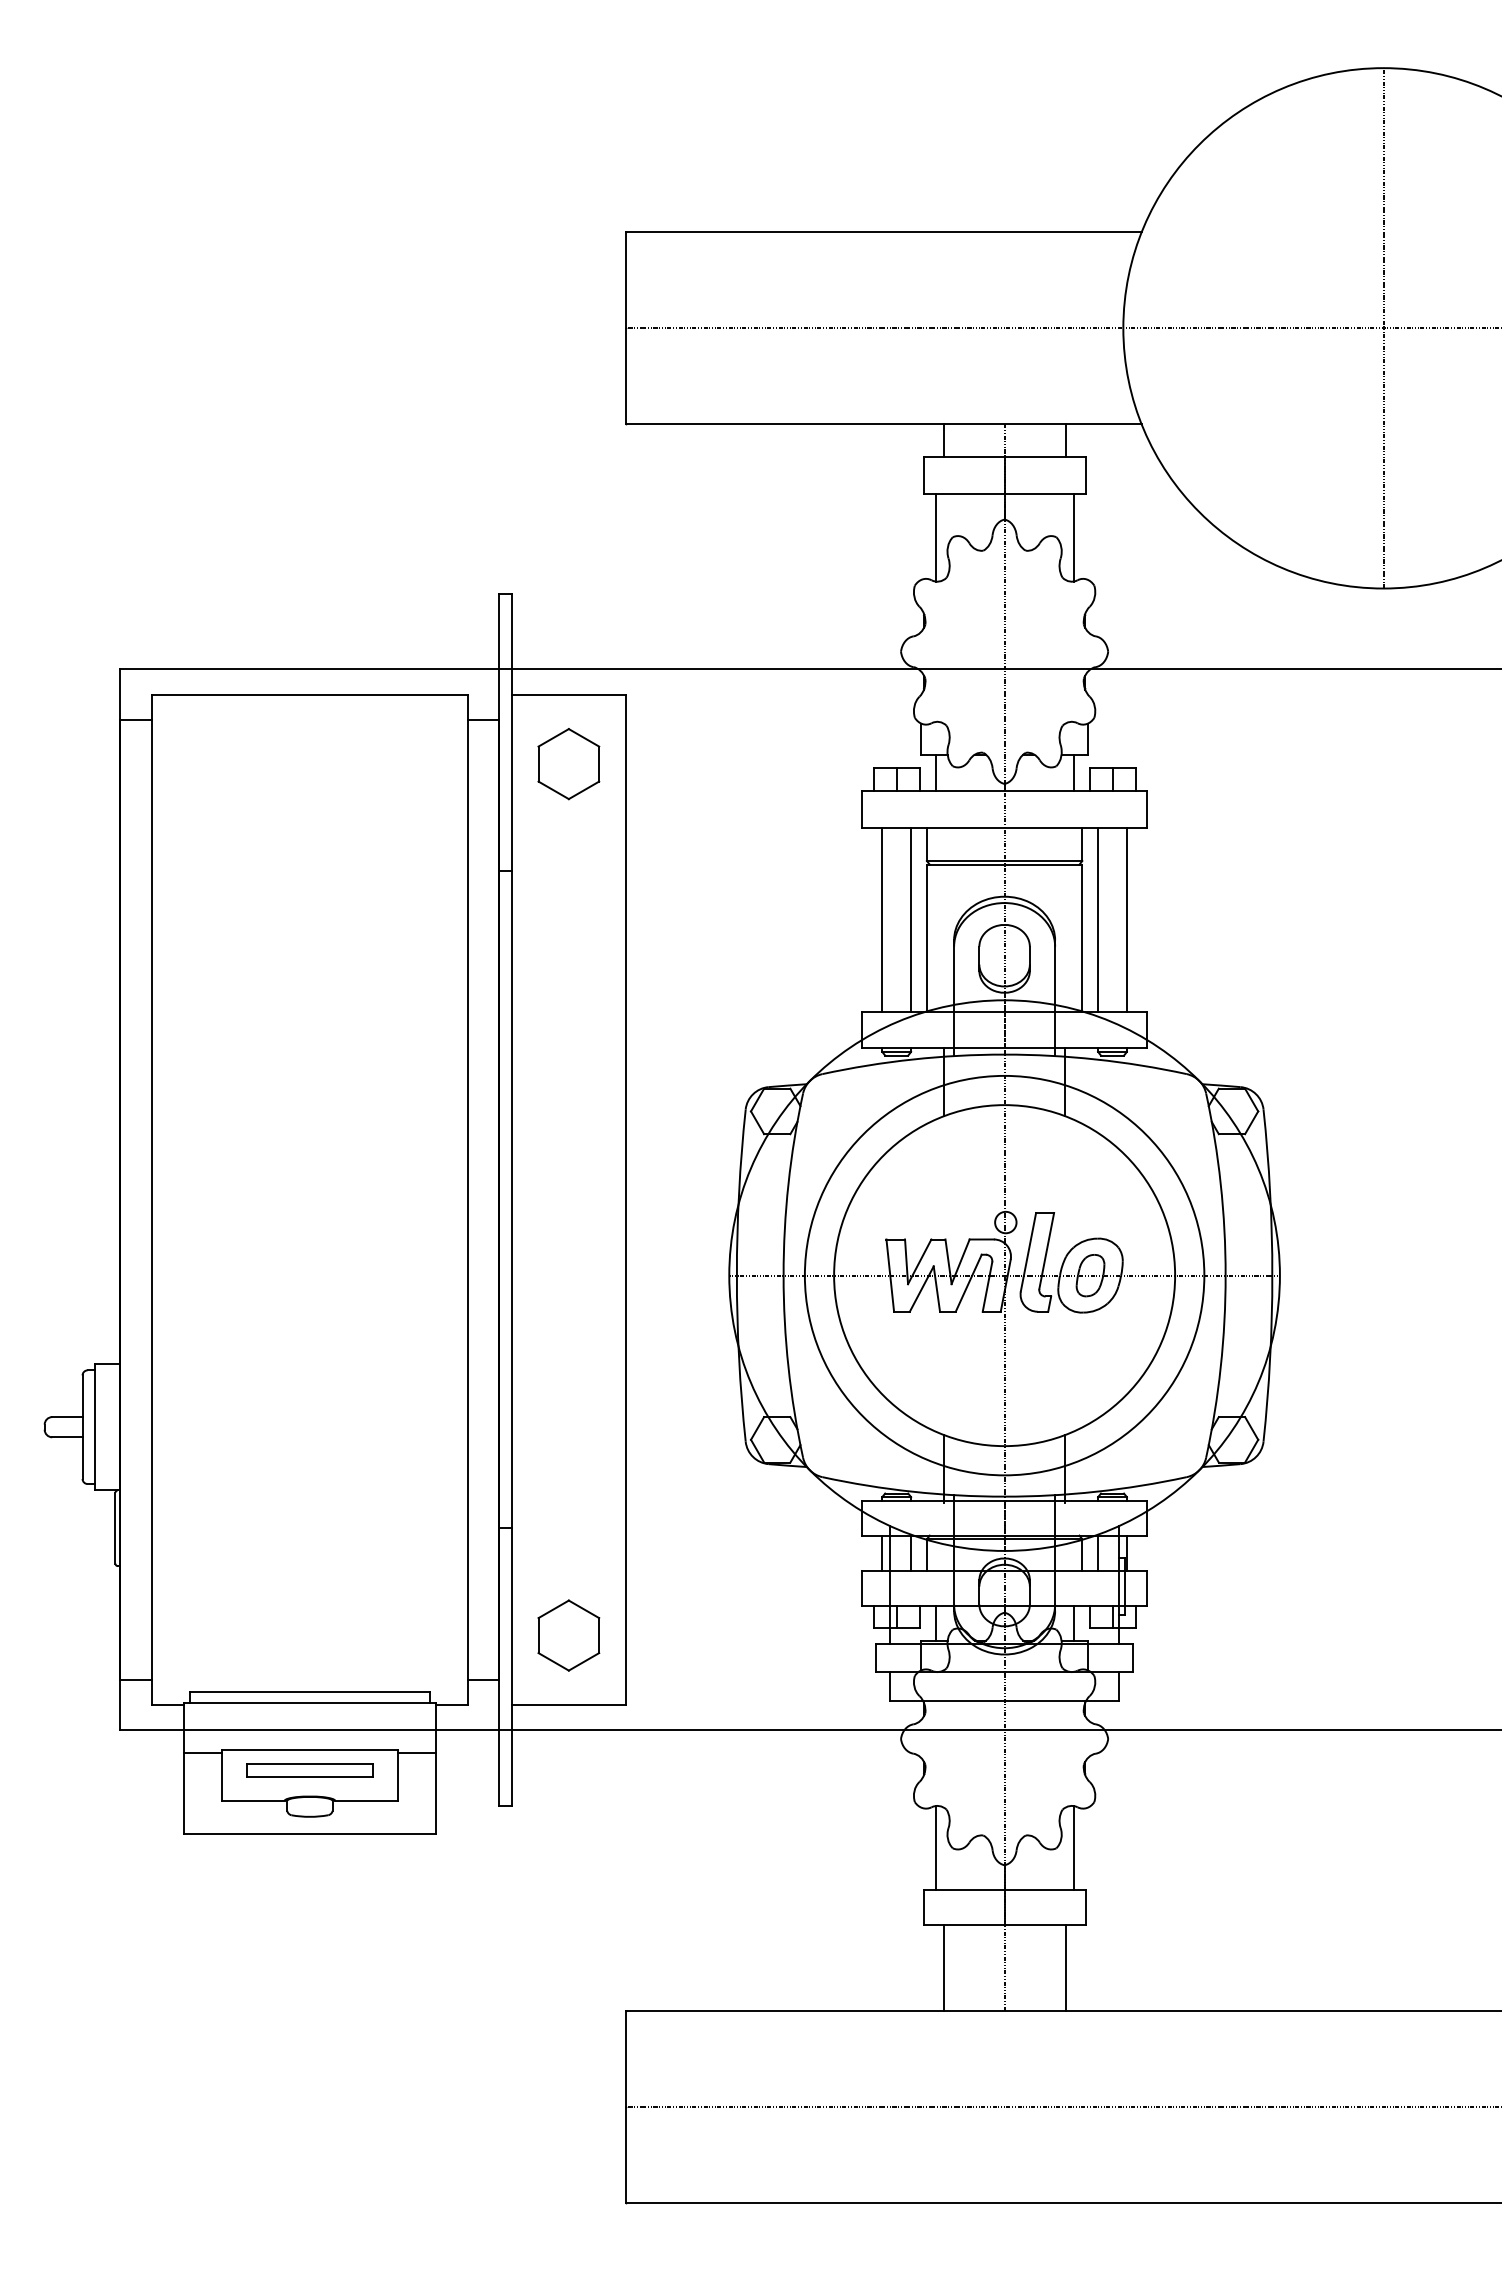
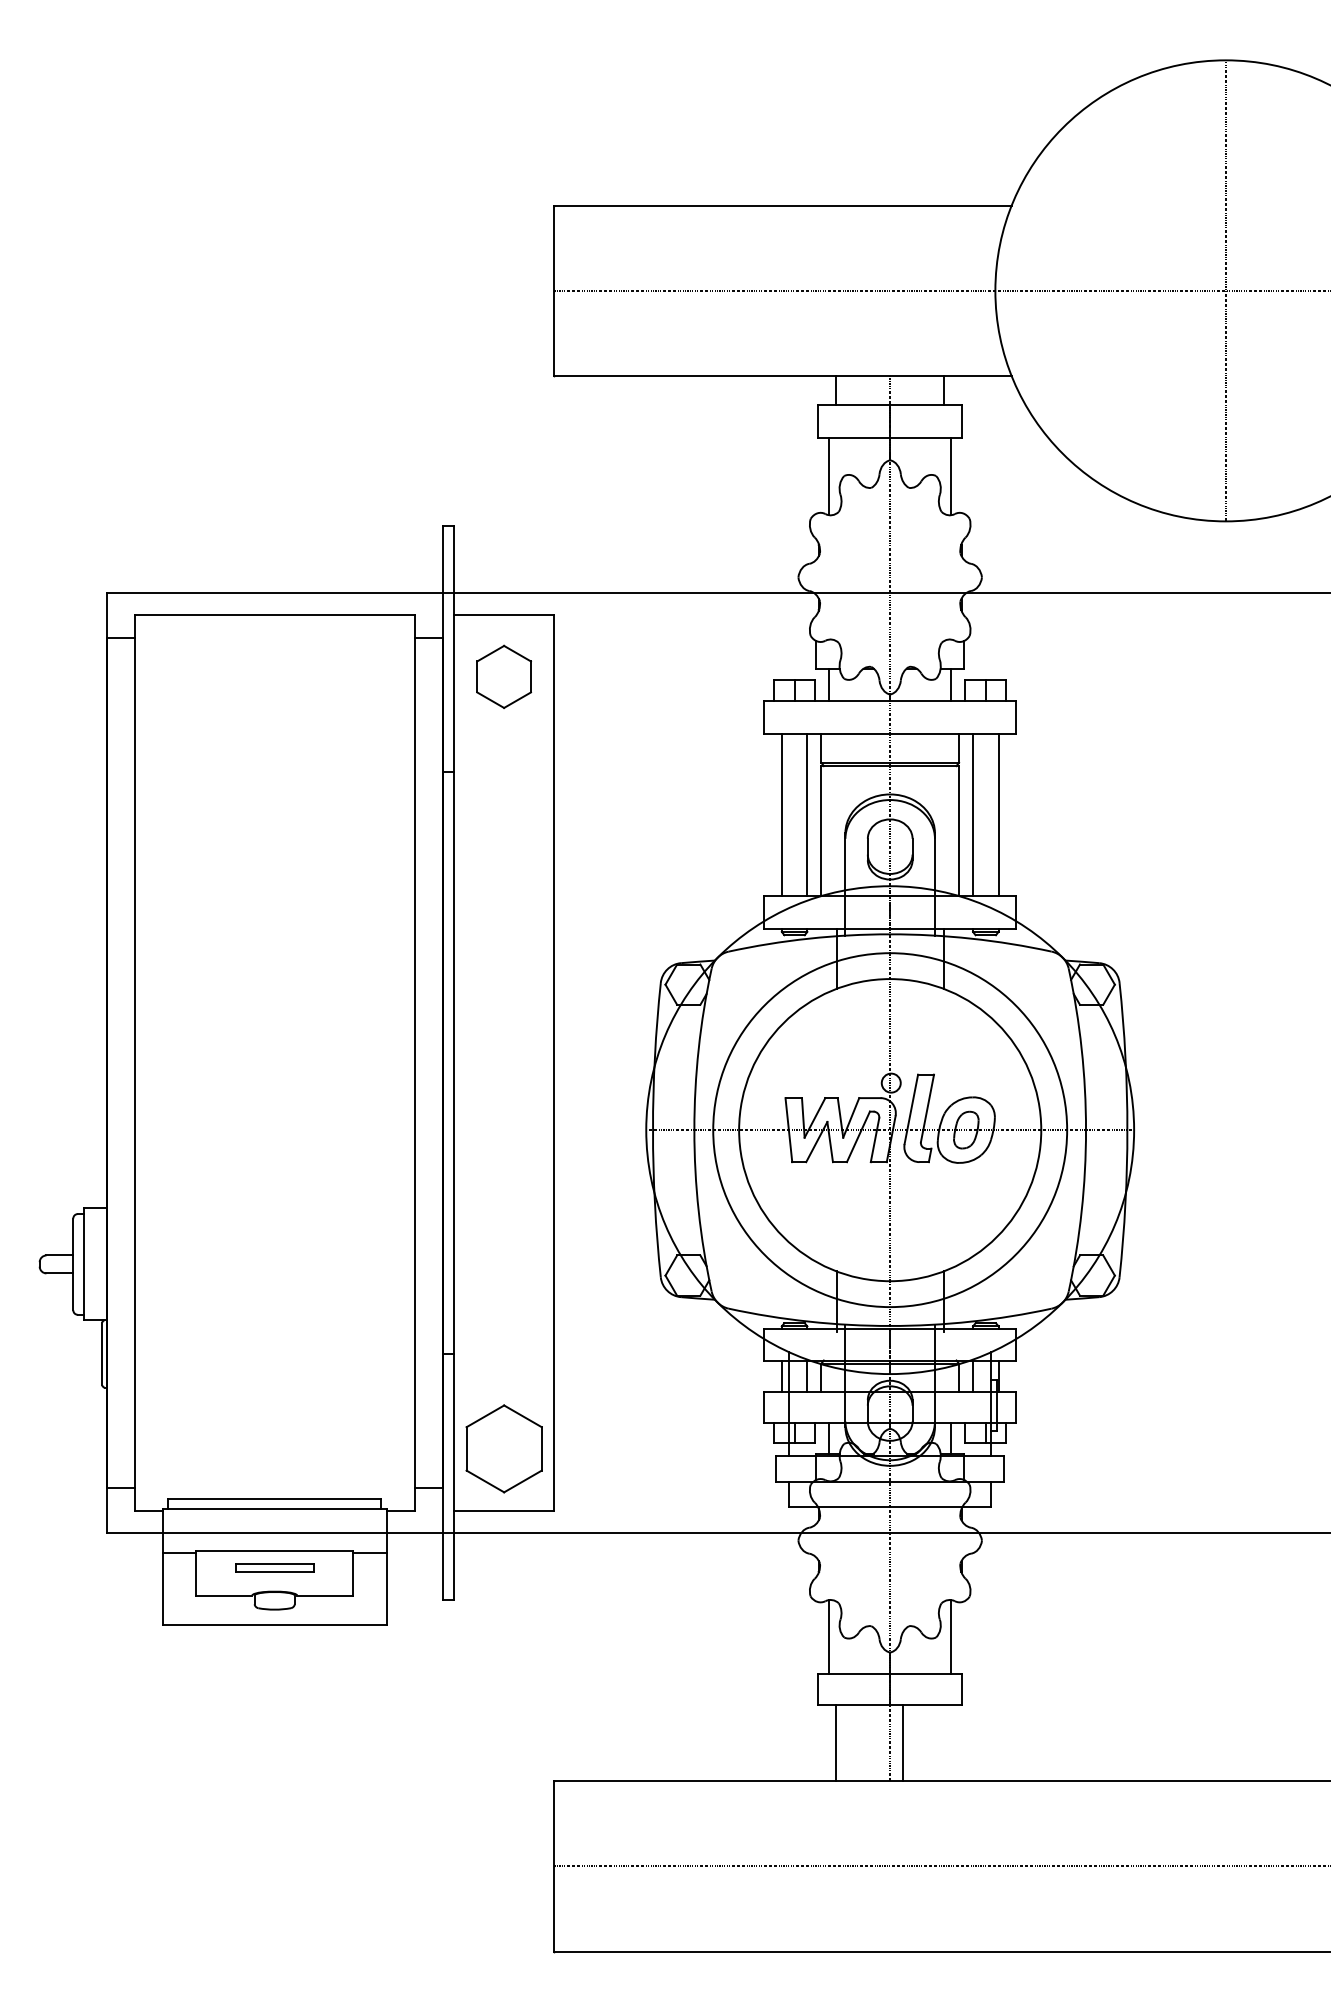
part: (568, 1636) -> (503, 1449), size x1.4
part: (309, 1769) -> (274, 1567), size x0.7
line: (1065, 1967) -> (903, 1743), moved

